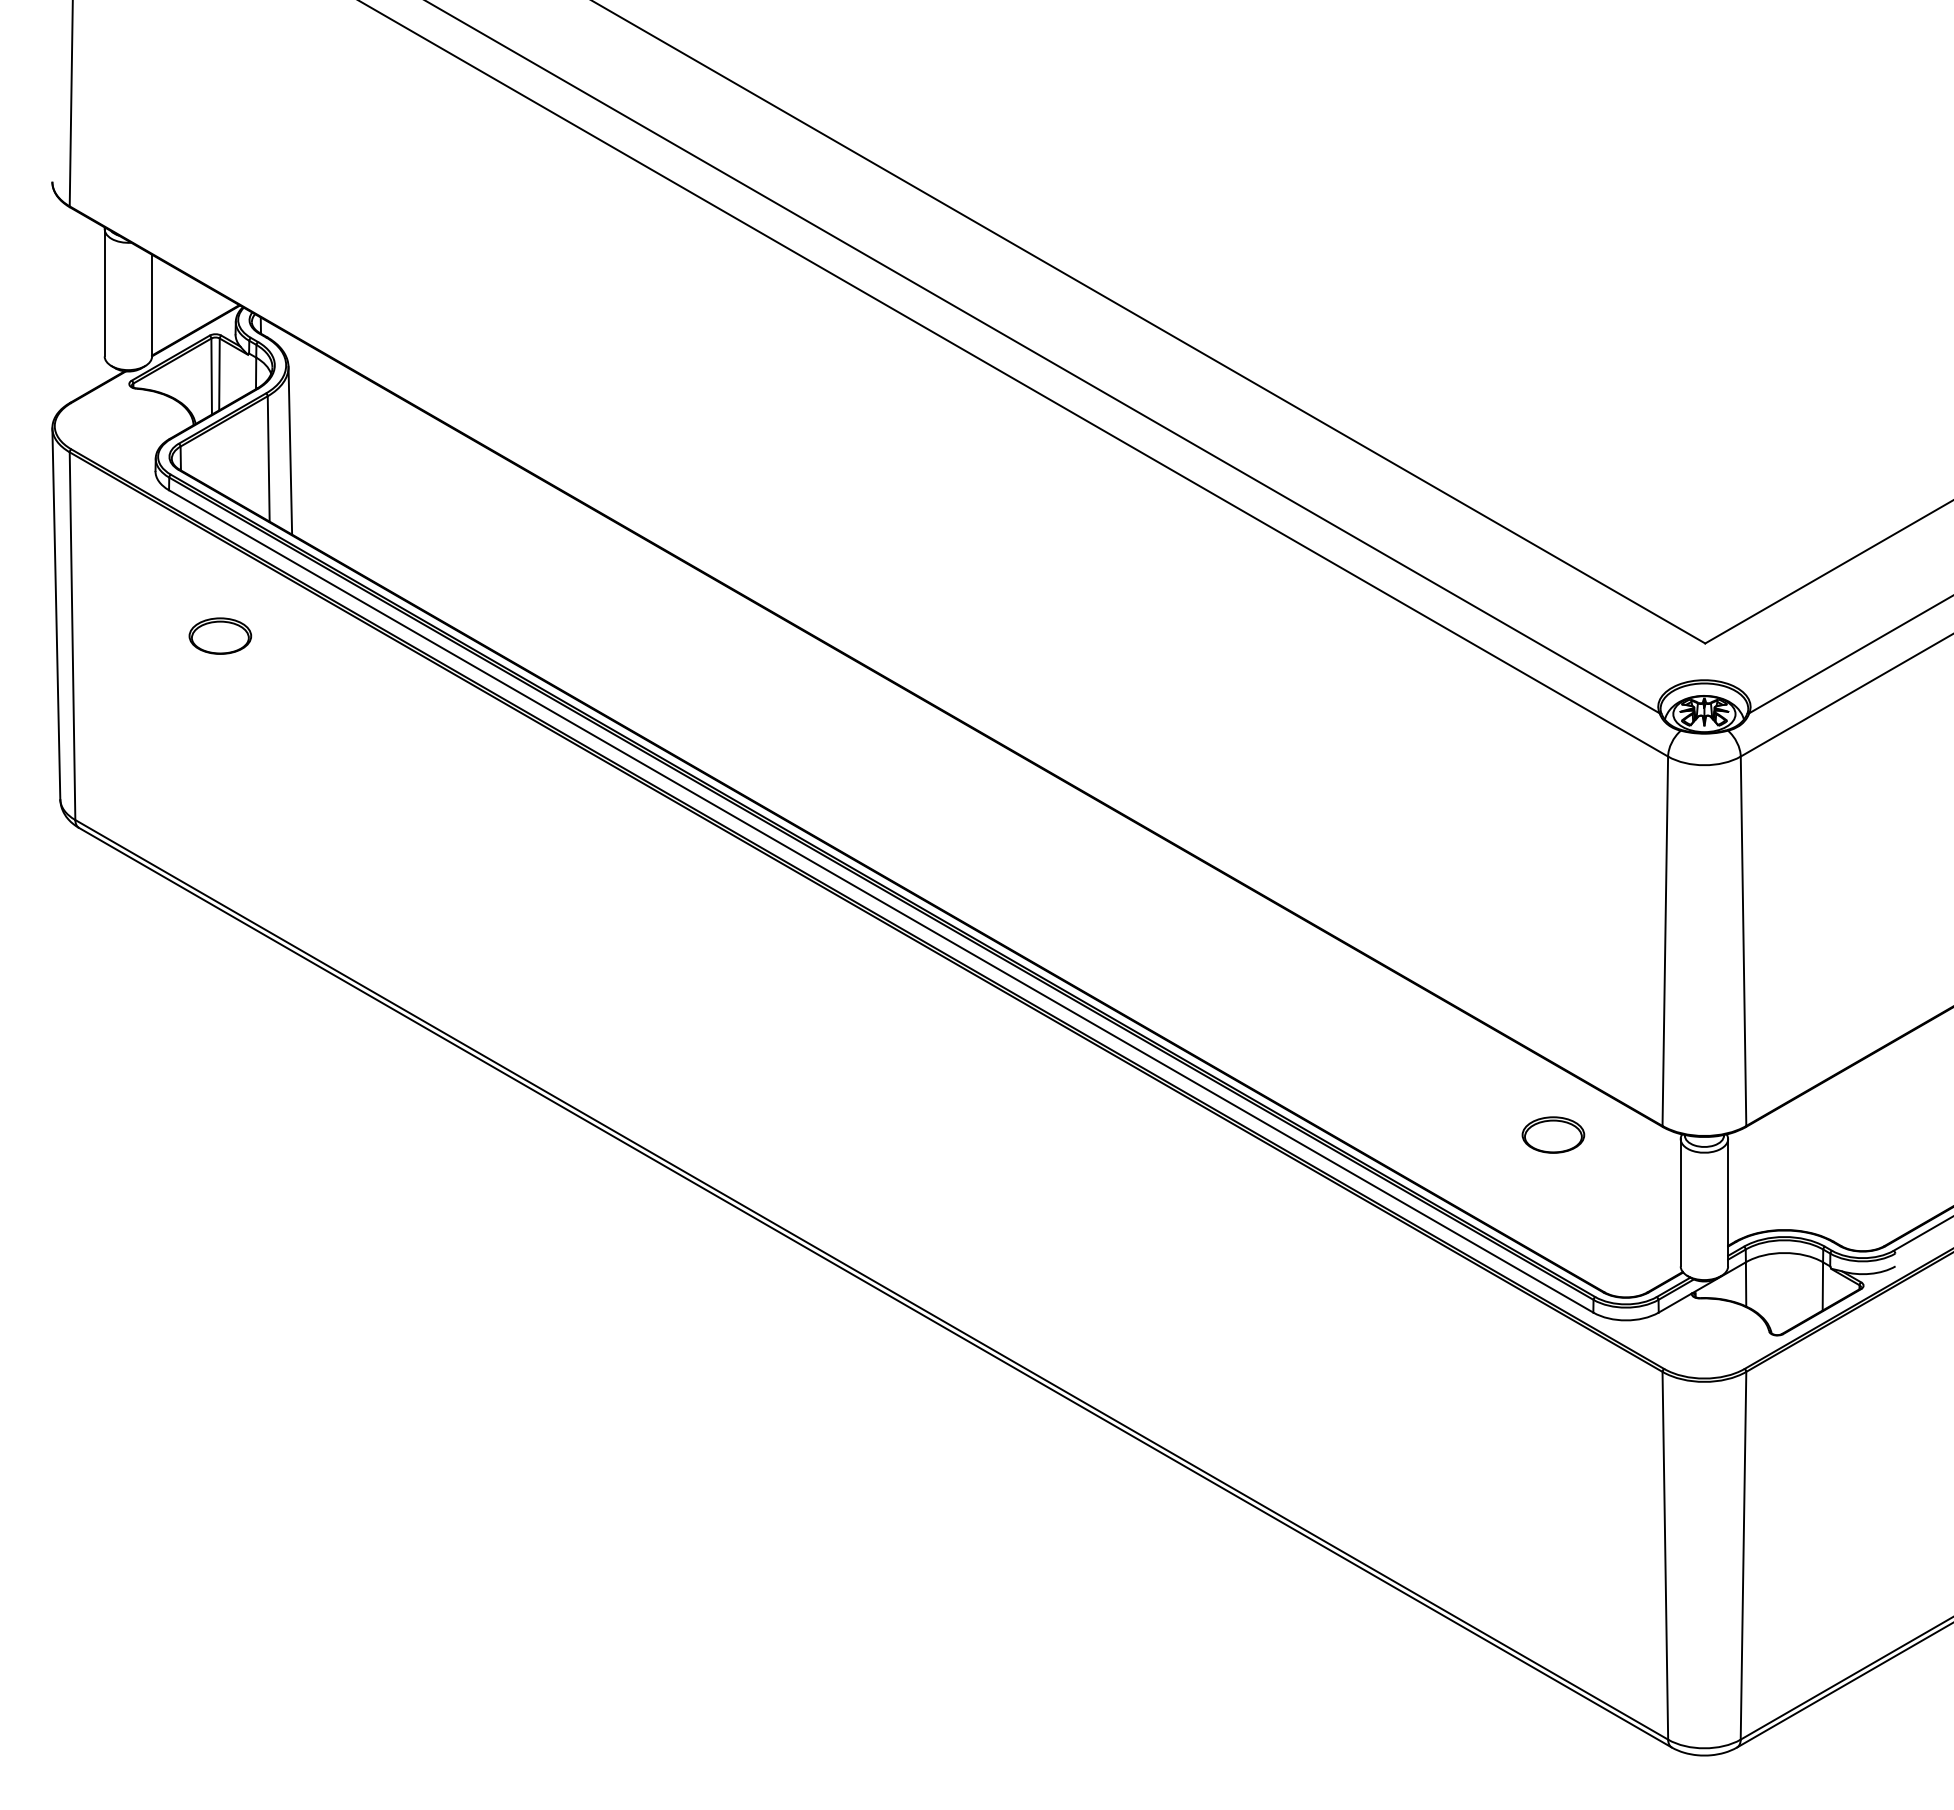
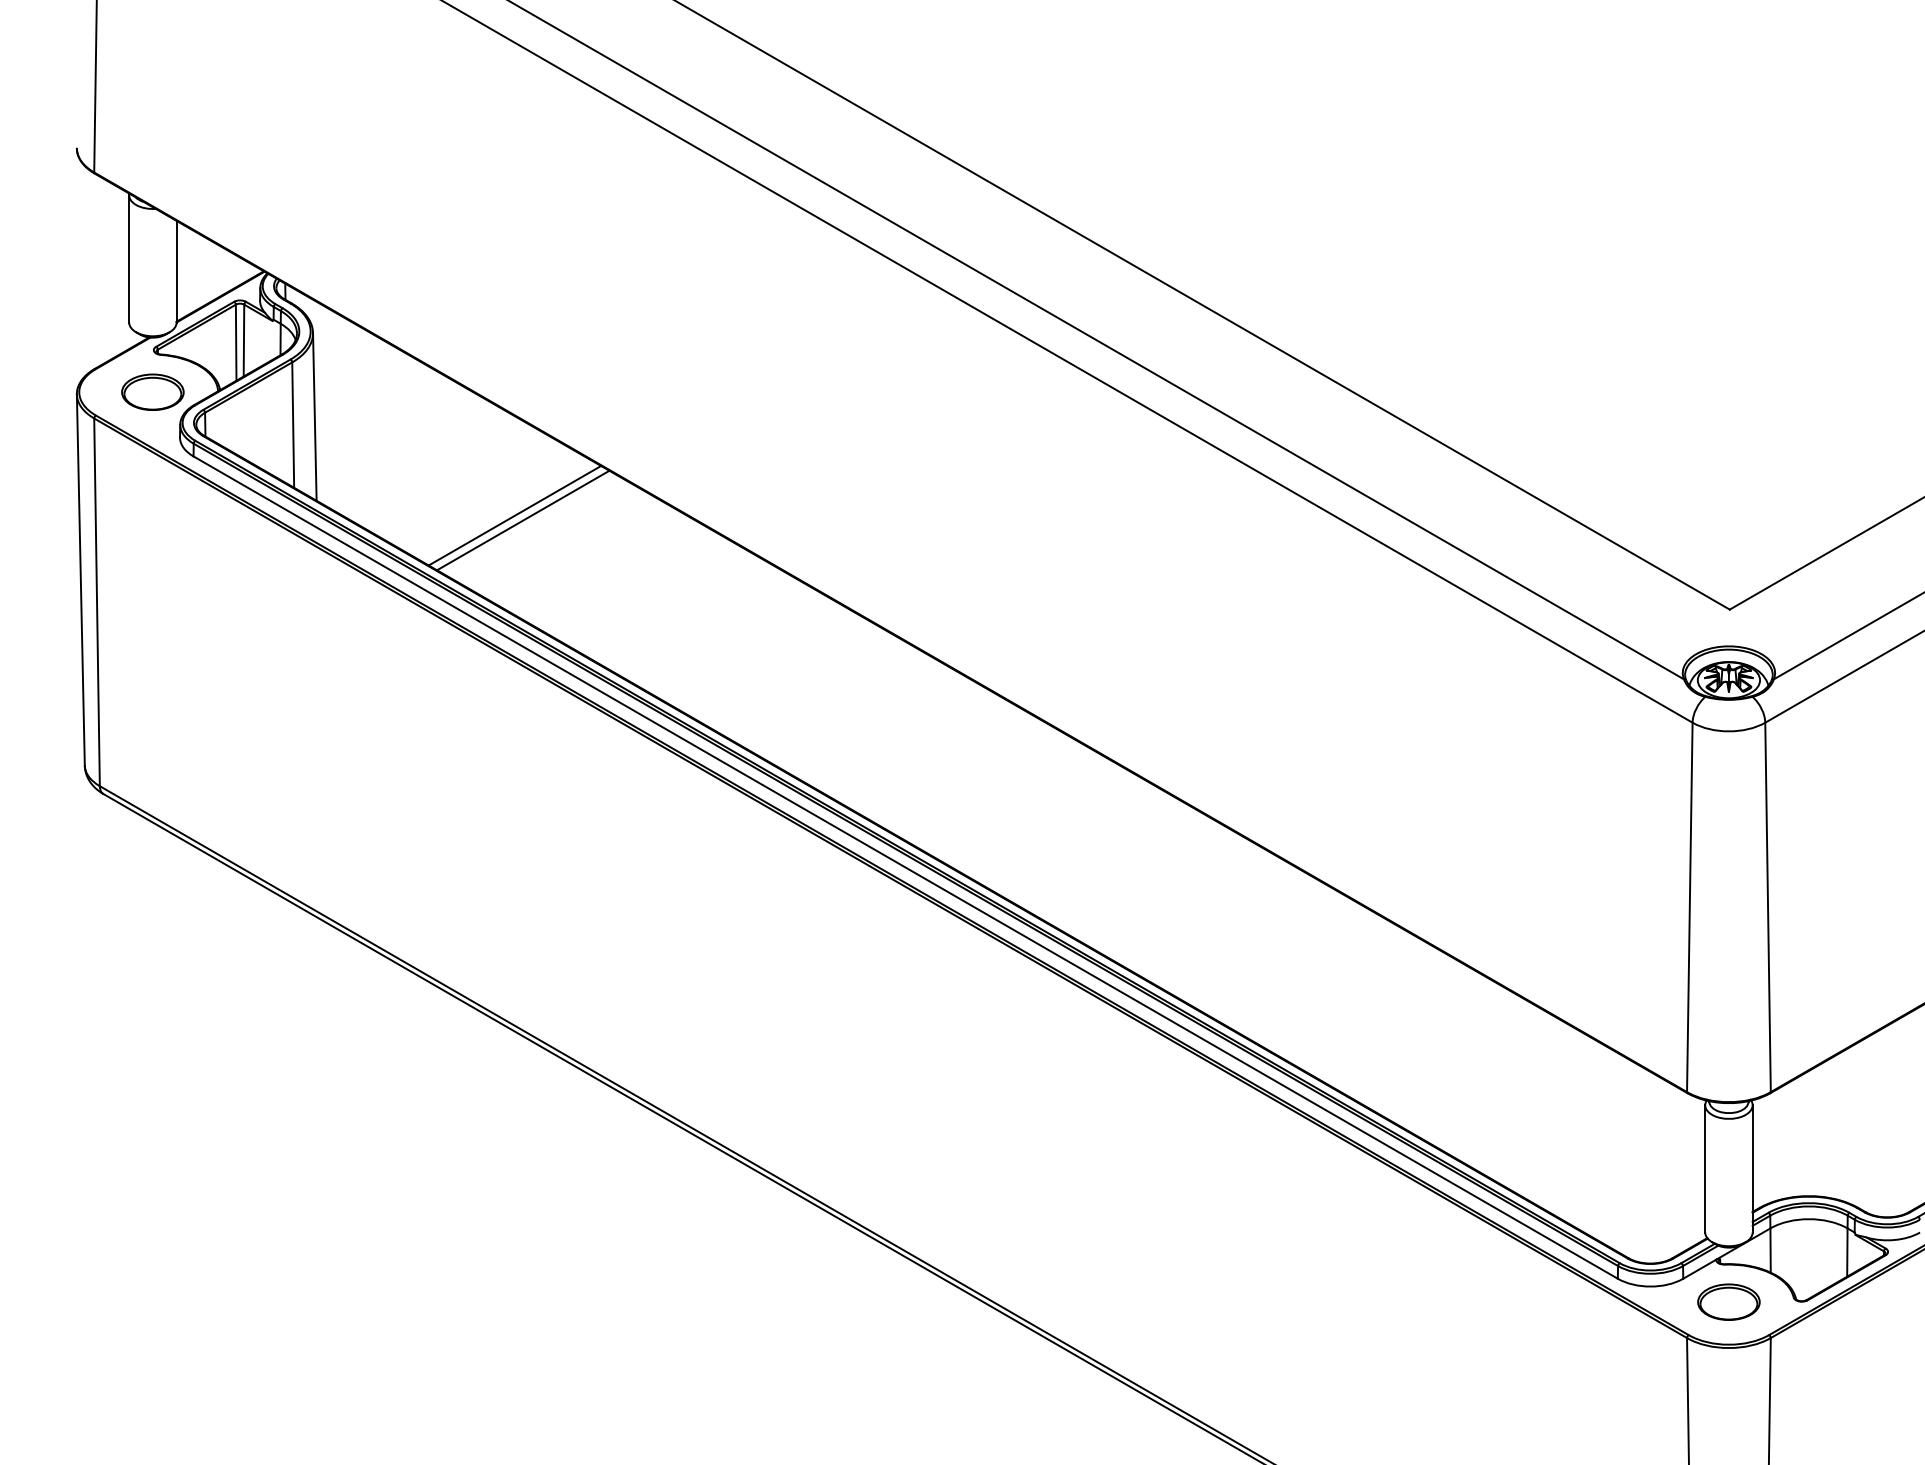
line: (490, 549) -> (515, 515), added
line: (498, 554) -> (523, 520), added
part: (220, 635) -> (153, 391), moved
part: (1553, 1134) -> (1729, 1301), moved

